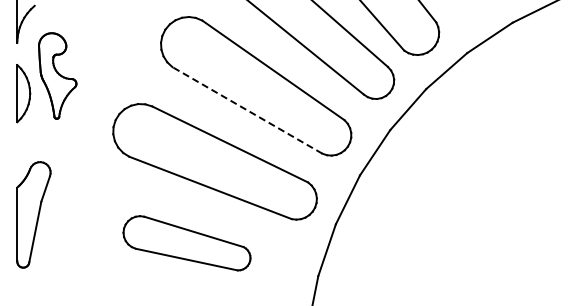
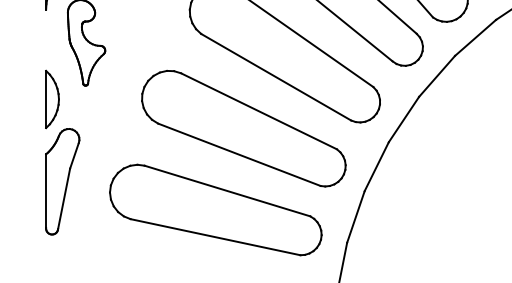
part: (23, 93) -> (52, 99), moved
line: (247, 110) -> (276, 77), dashed -> solid
part: (186, 243) -> (215, 210), size x1.67

